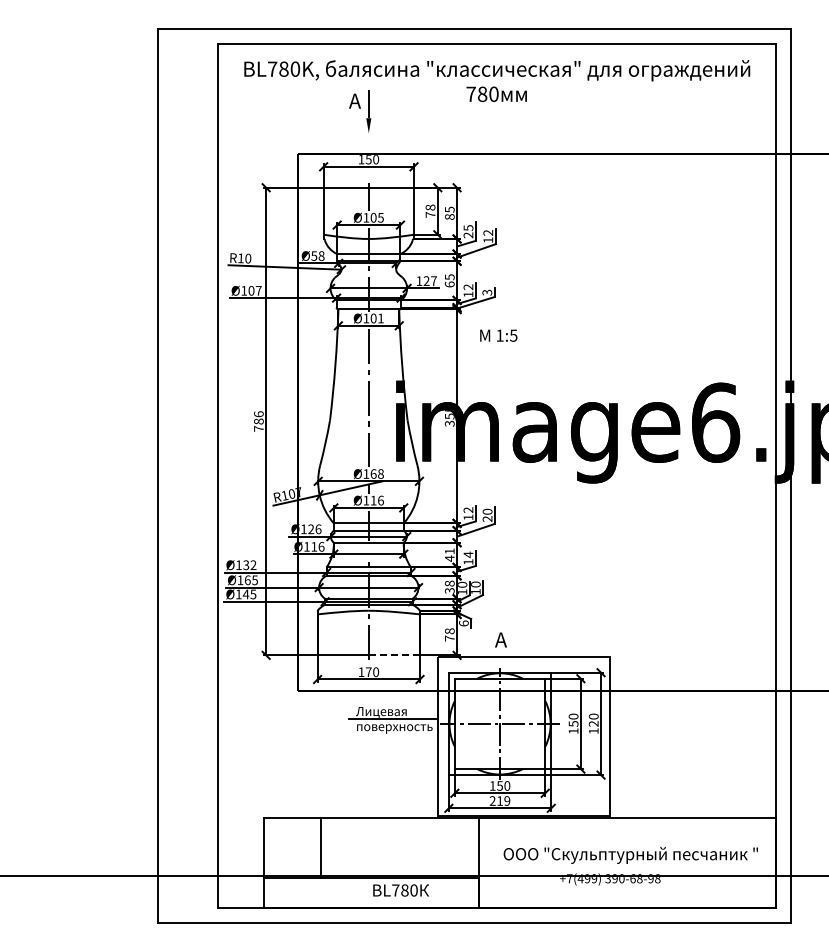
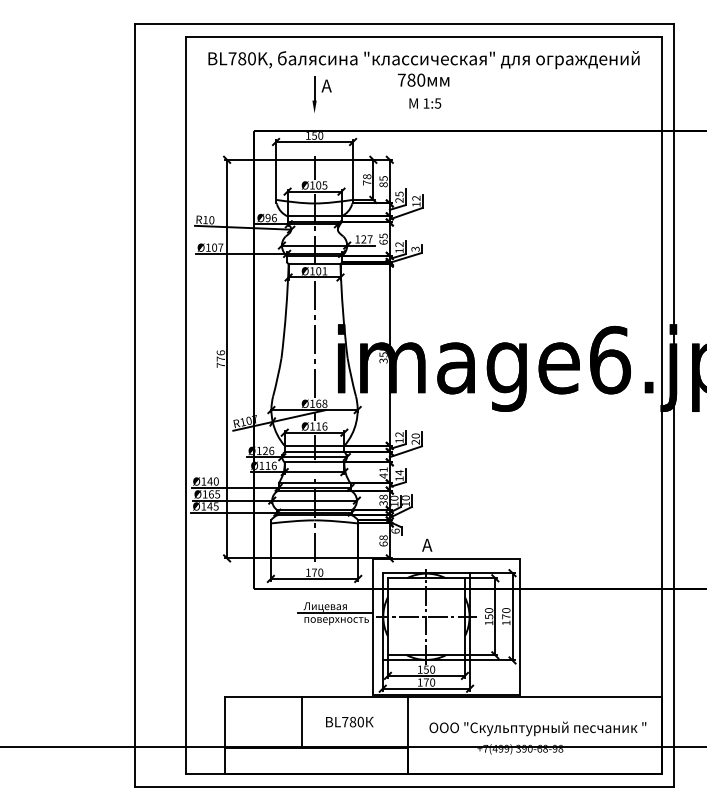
text: (354, 100) -> (326, 85), moved
text: (317, 255) -> (270, 217), Ø58 -> Ø96
text: (498, 335) -> (425, 103), moved
text: (258, 421) -> (220, 359), 786 -> 776
text: (249, 565) -> (212, 481), Ø132 -> Ø140
text: (449, 638) -> (383, 543), 78 -> 68
line: (394, 655) -> (336, 558), dashed -> solid
text: (593, 723) -> (506, 616), 120 -> 170
text: (499, 800) -> (425, 682), 219 -> 170
line: (321, 847) -> (302, 722), moved
text: (400, 890) -> (349, 722), moved

